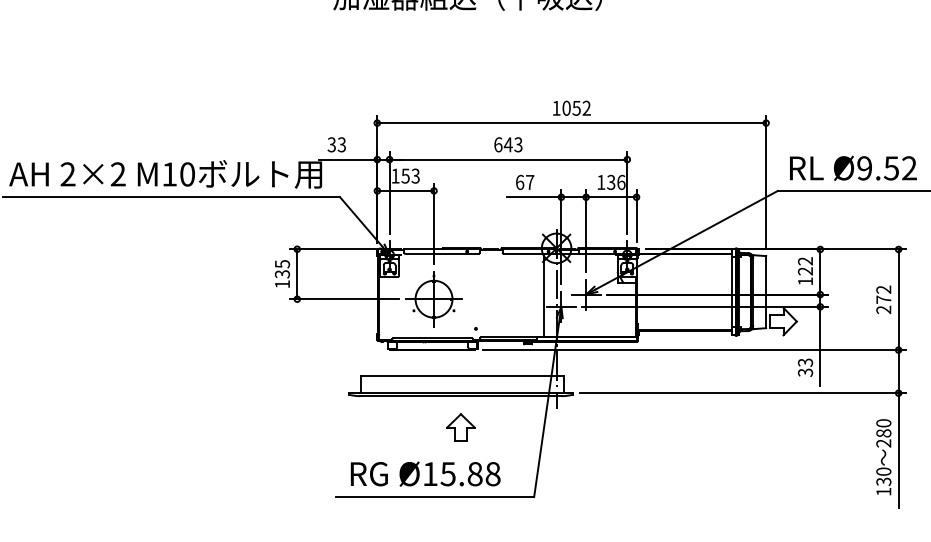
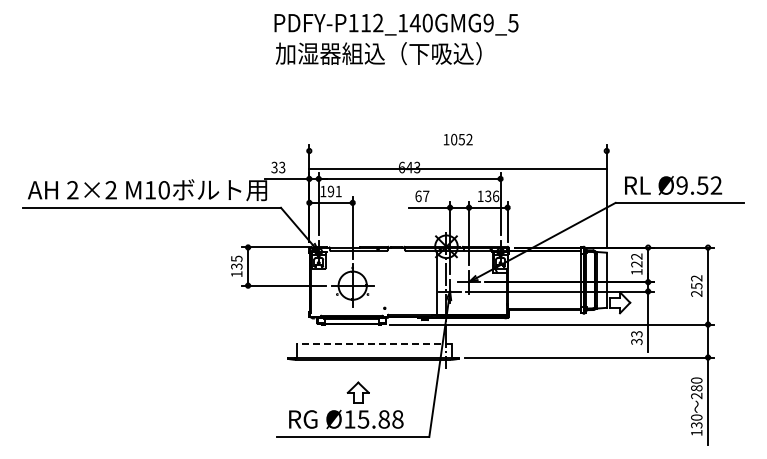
line: (571, 122) -> (457, 168), moved
text: (410, 176) -> (334, 191), 153 -> 191
text: (883, 300) -> (696, 286), 272 -> 252
line: (462, 376) -> (374, 344), solid -> dashed
part: (459, 427) -> (357, 392), moved

